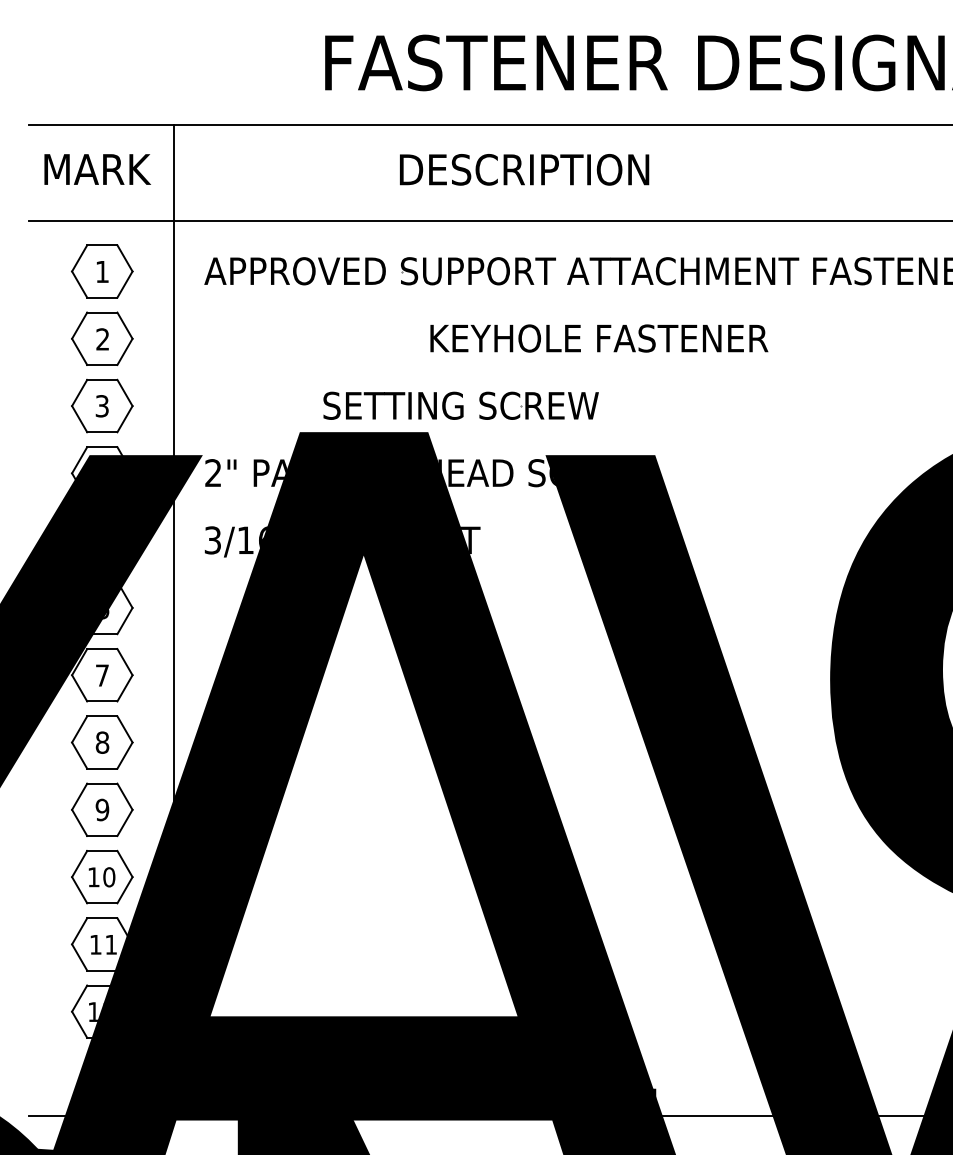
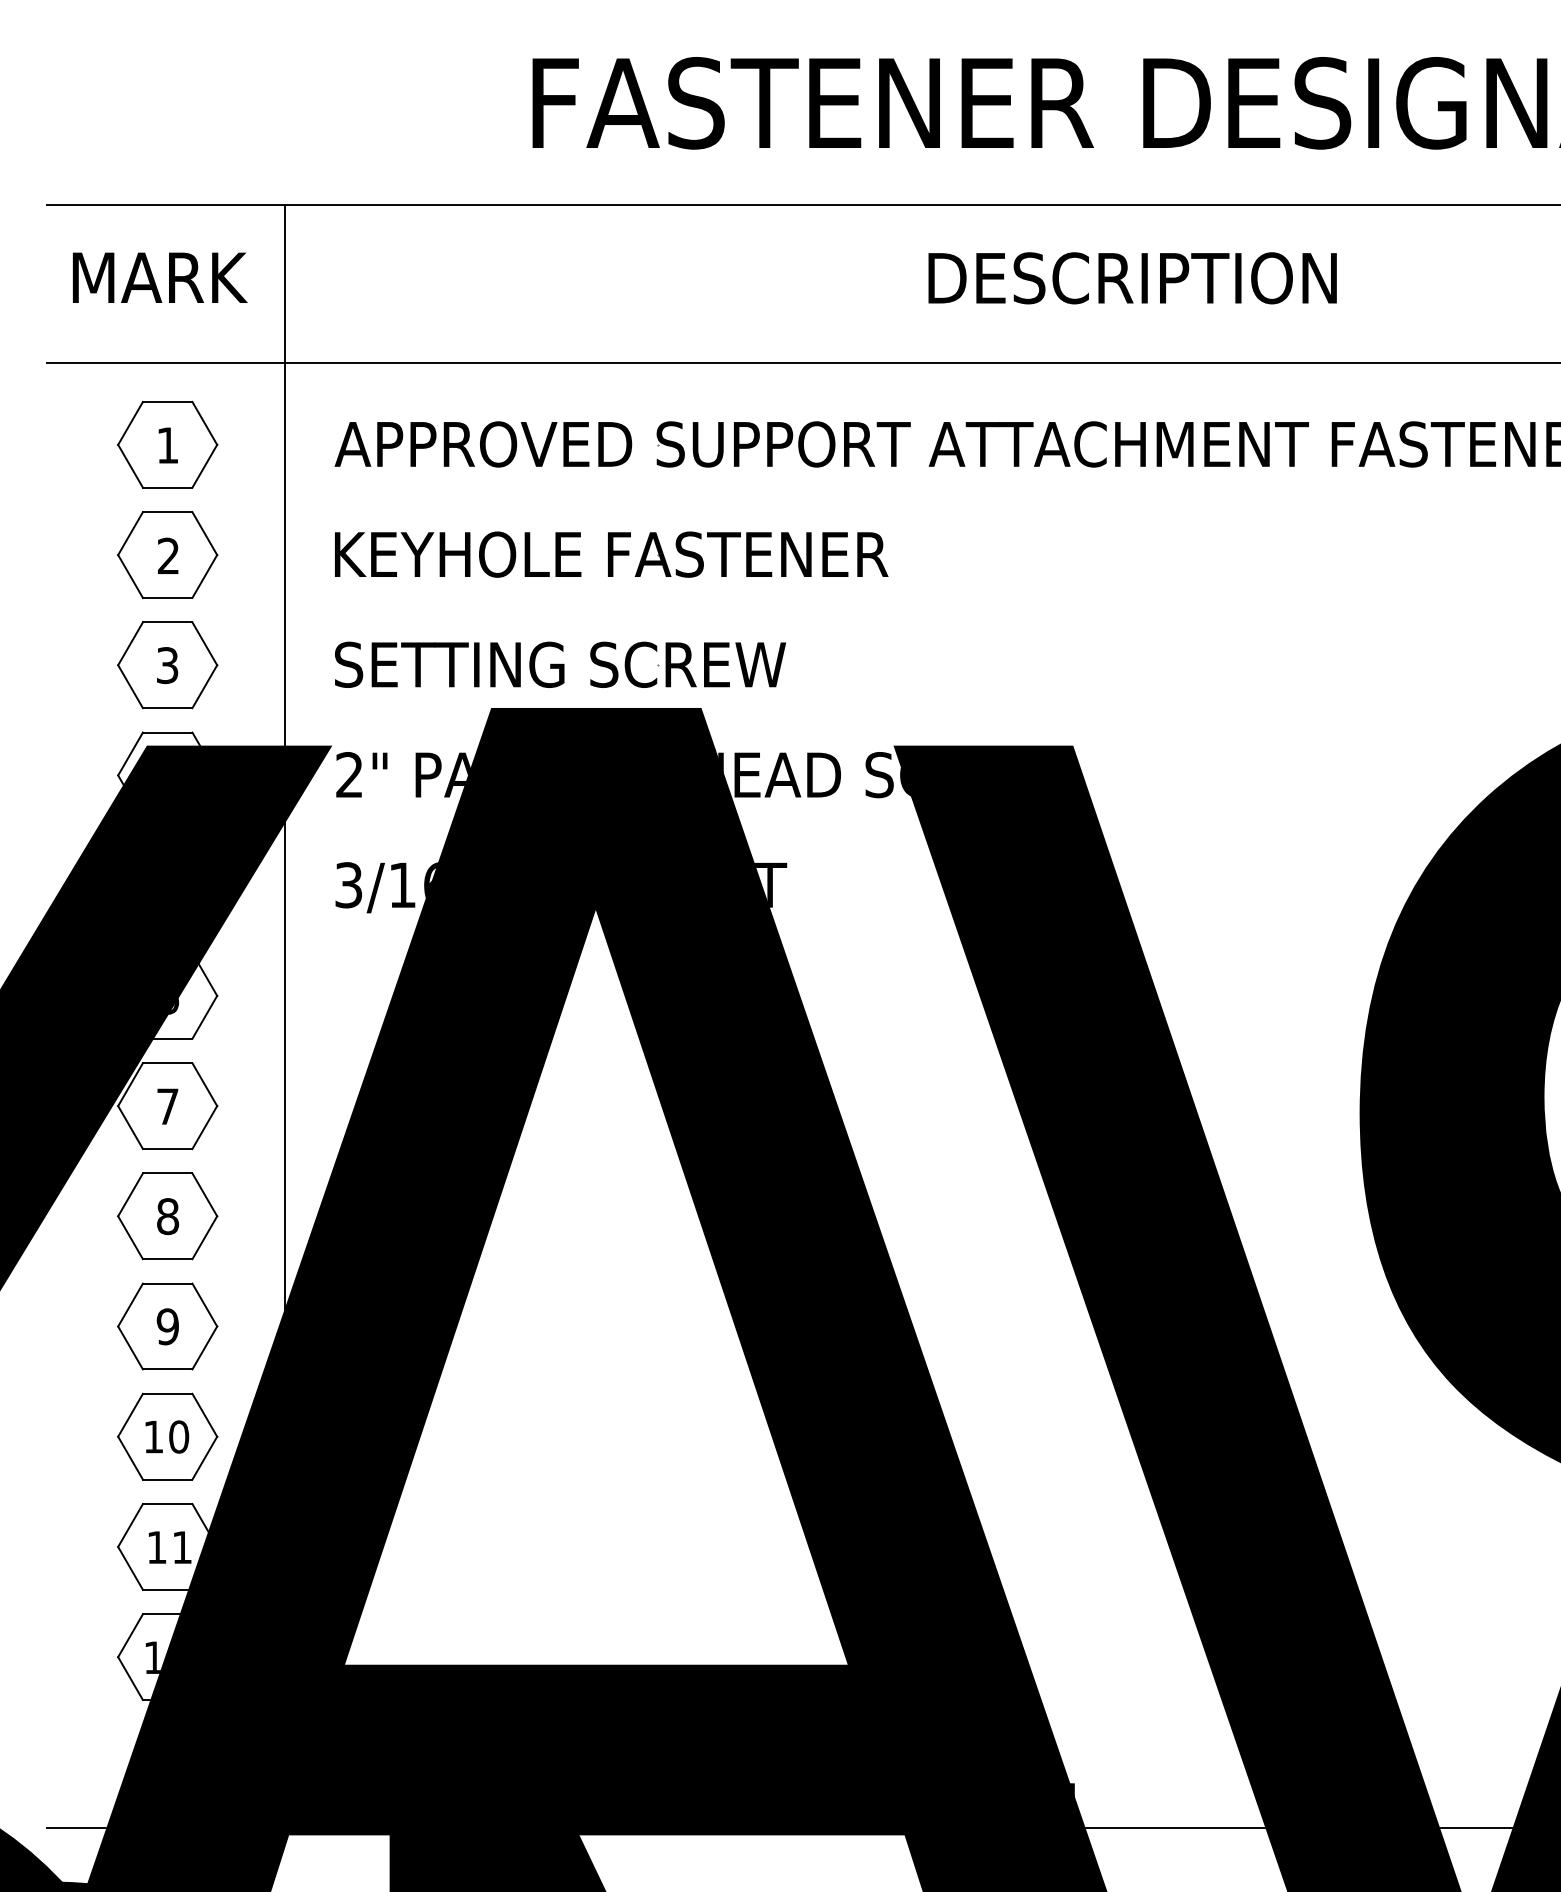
text: (524, 169) -> (1132, 277), moved
part: (599, 338) -> (611, 554), moved
part: (460, 405) -> (559, 664), moved

